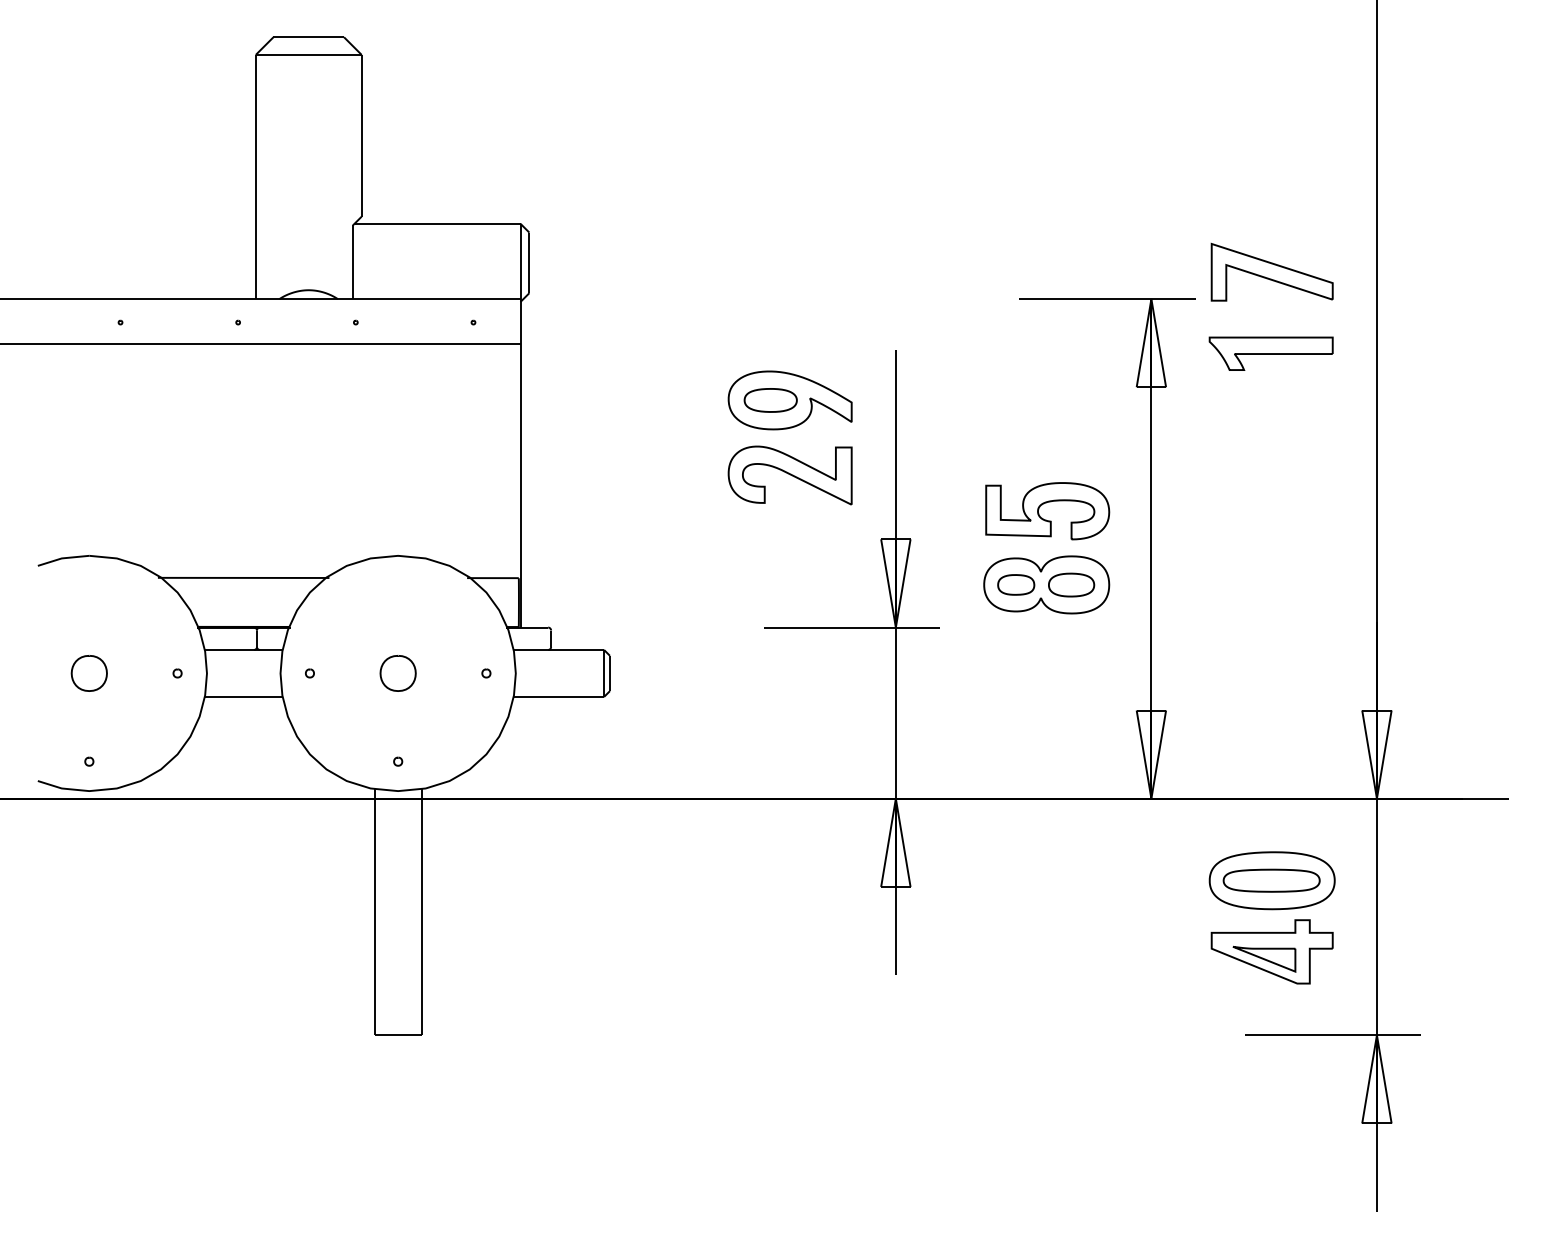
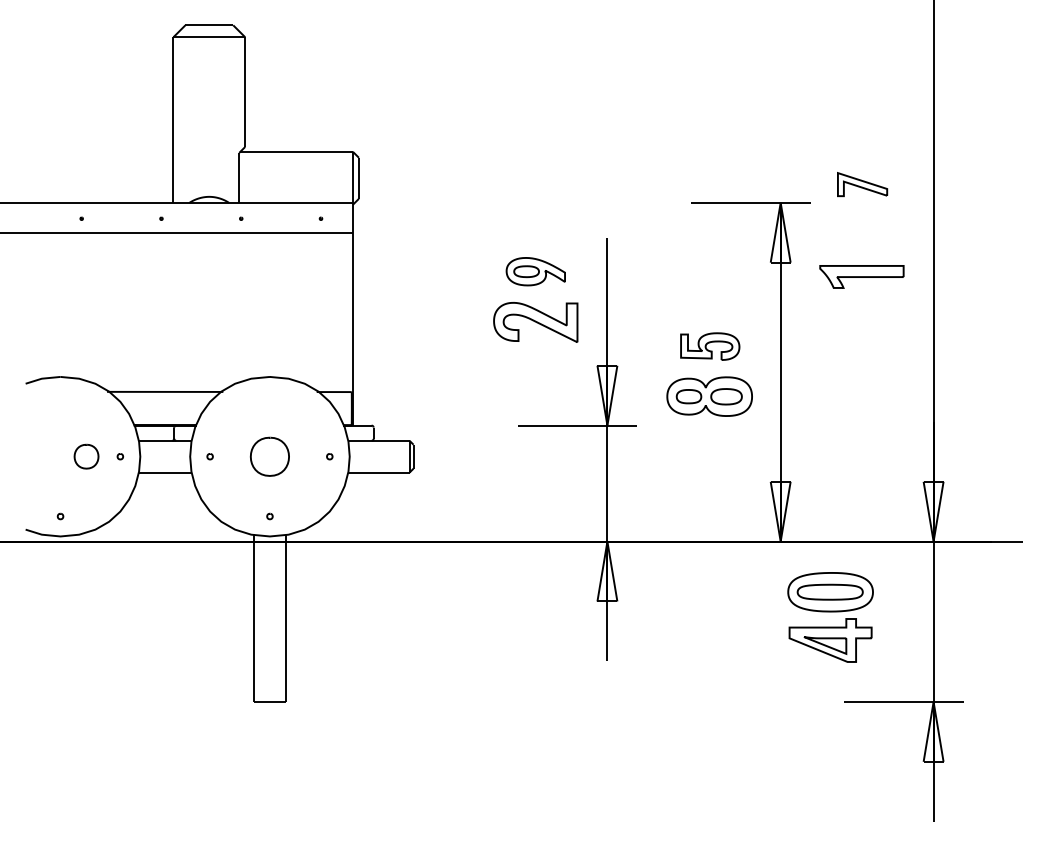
part: (1272, 272) -> (862, 184), size x0.6
part: (1270, 353) -> (861, 276), moved
part: (789, 400) -> (535, 271), size x0.7
part: (1046, 510) -> (709, 346), size x0.7
part: (89, 673) -> (86, 456), moved
part: (397, 673) -> (269, 456), size x1.6
part: (1272, 917) -> (830, 617), moved

